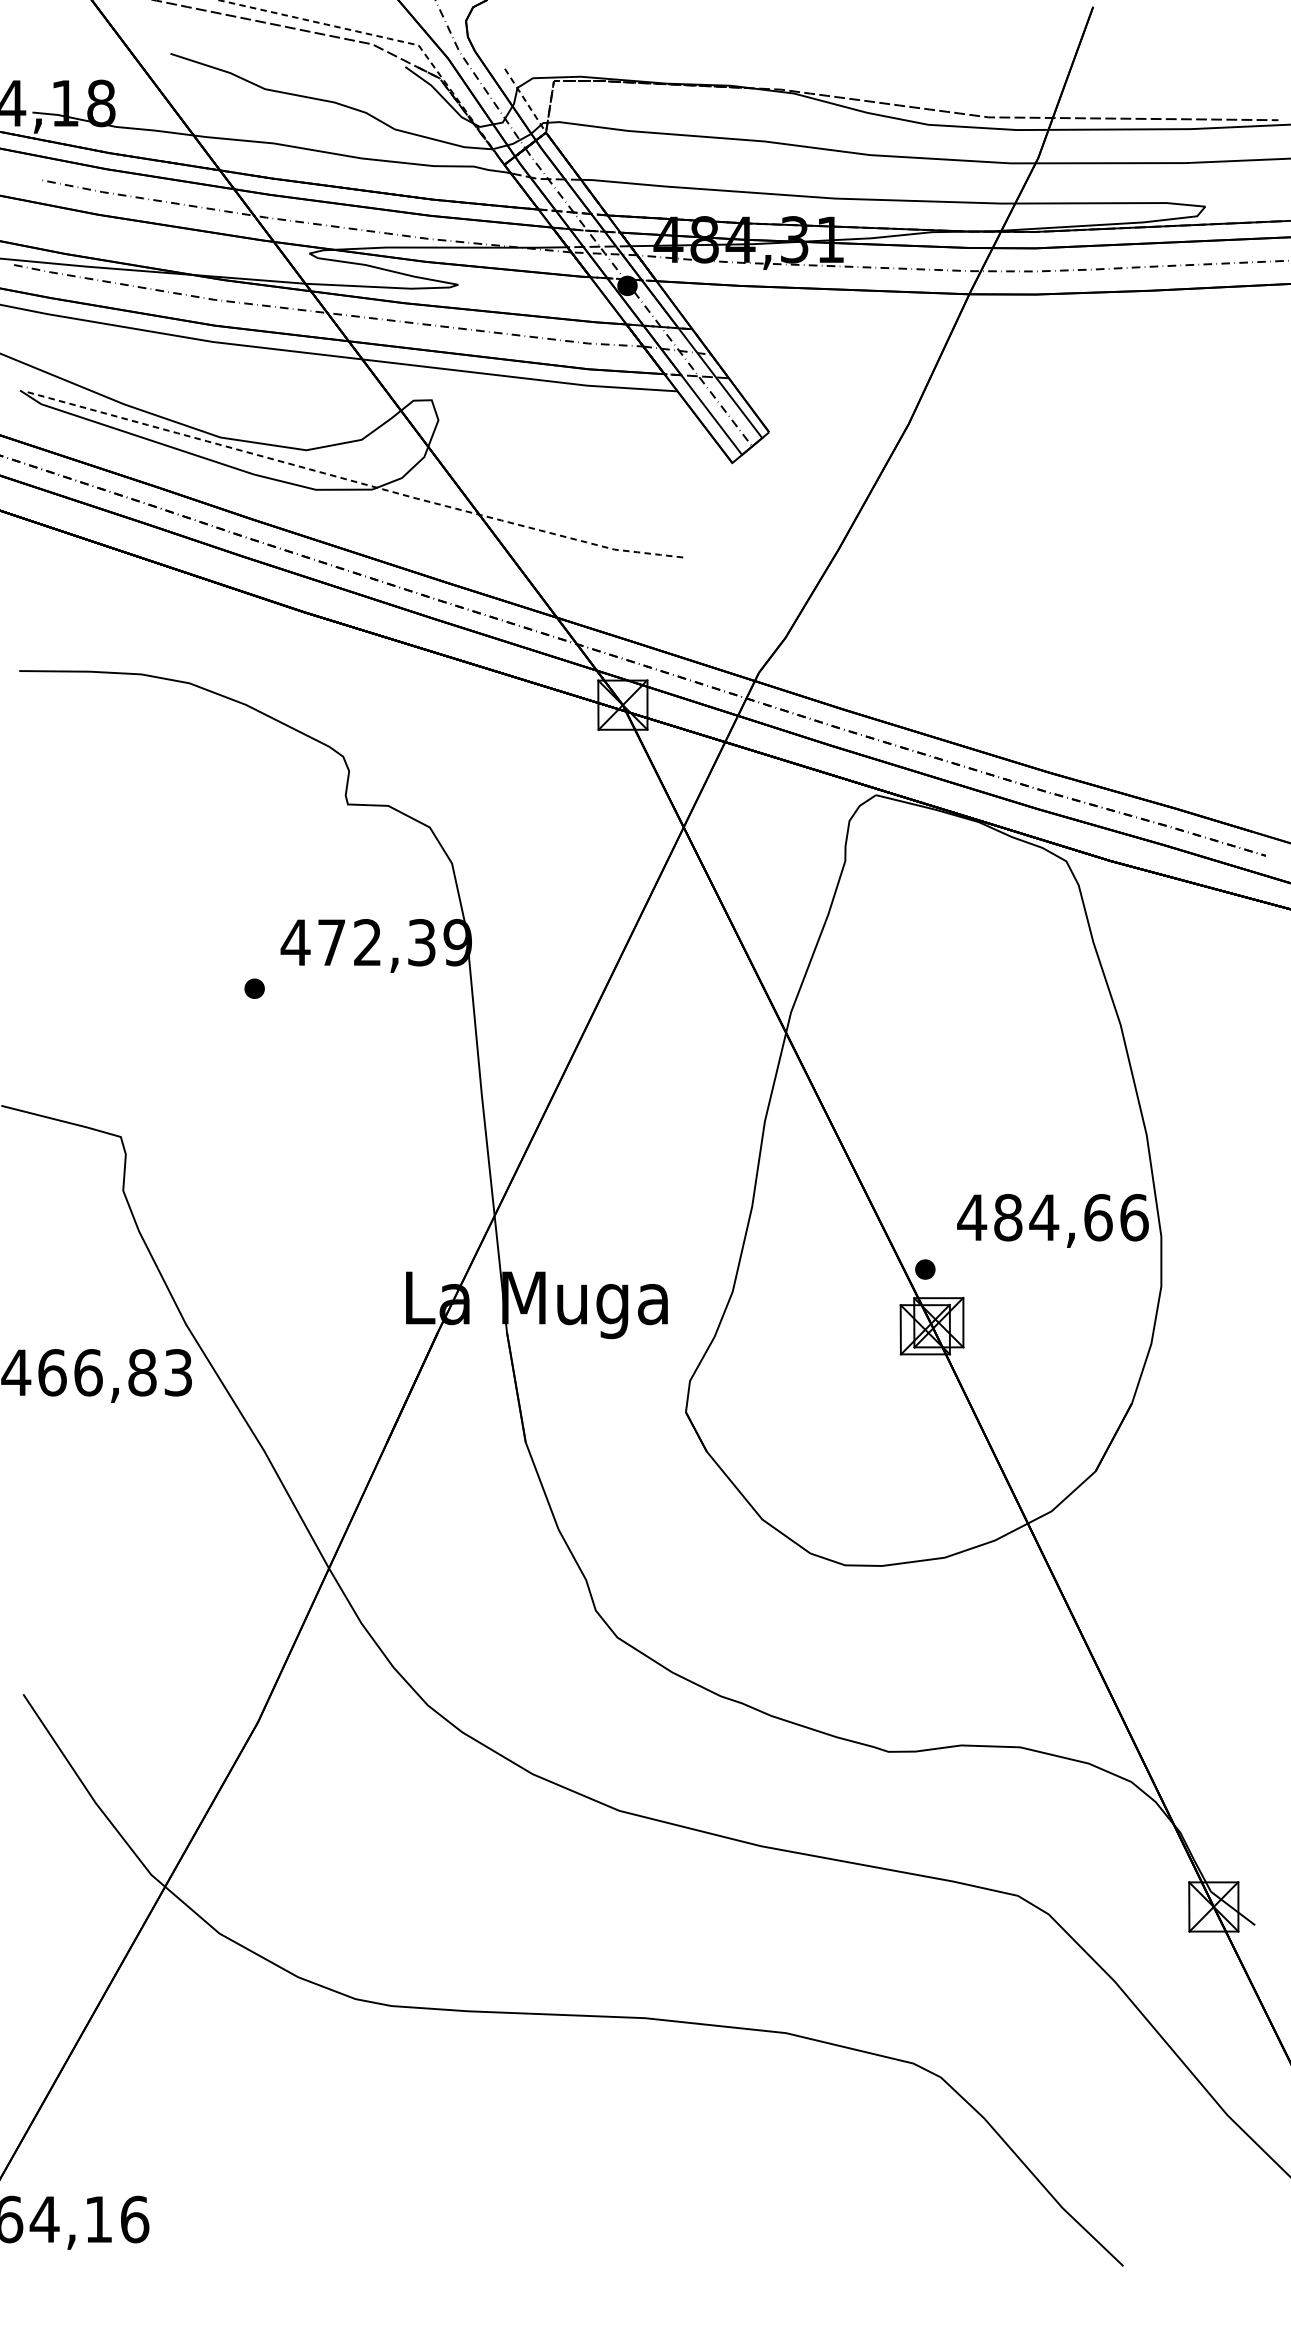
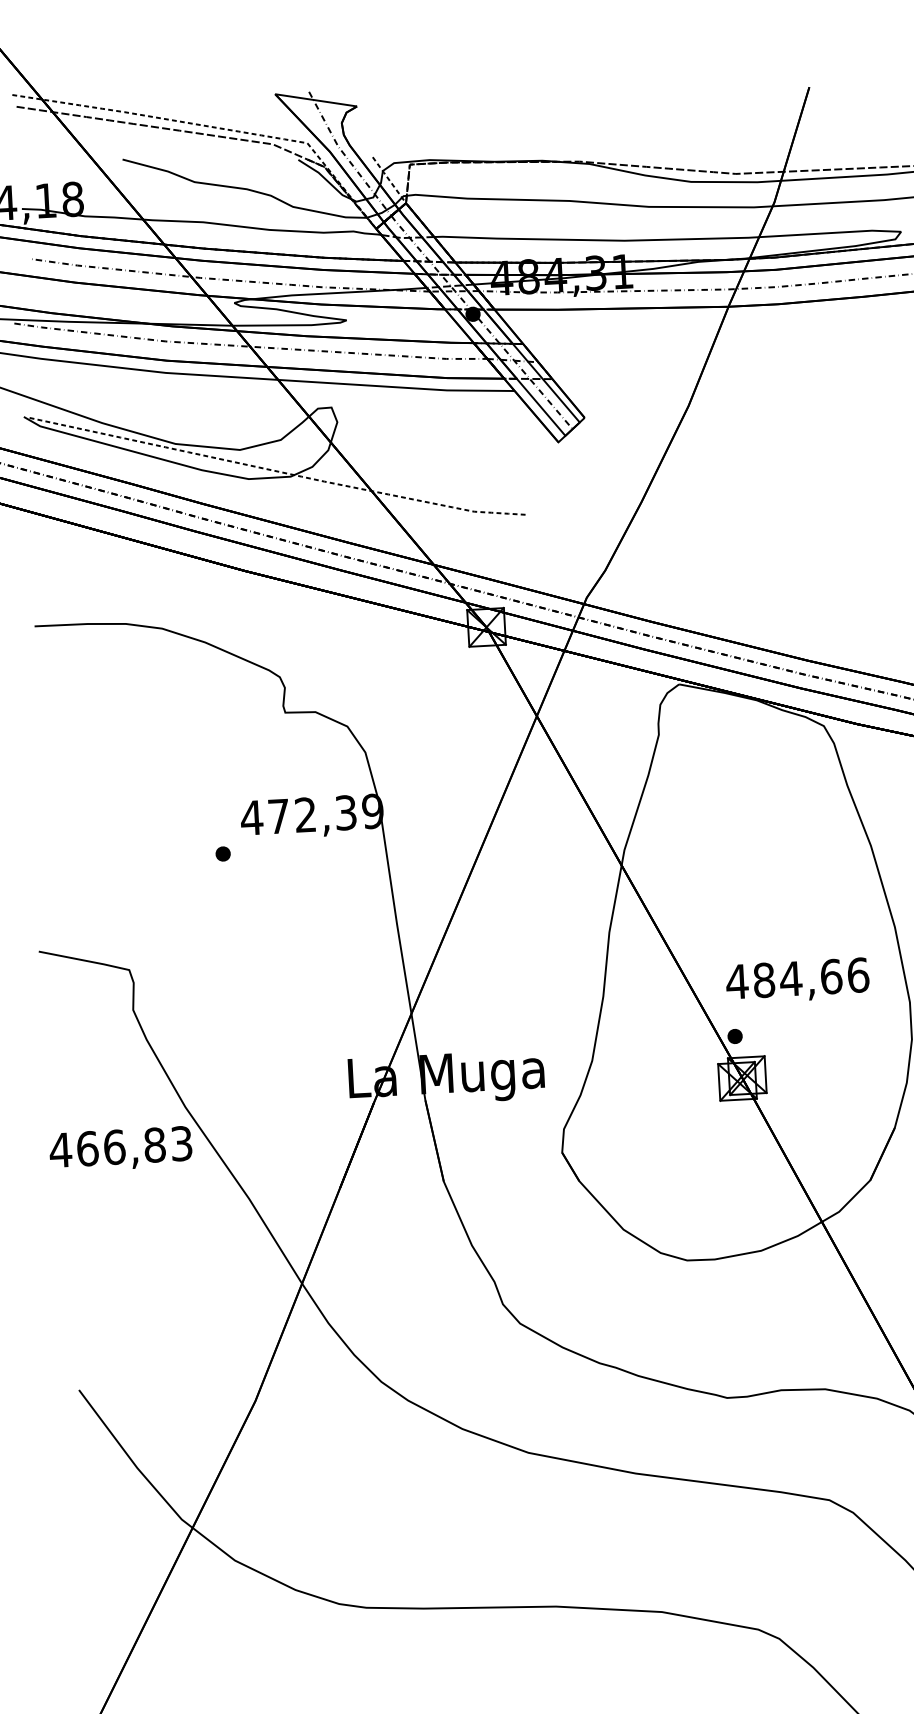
text: (1052, 1220) -> (797, 980), moved

